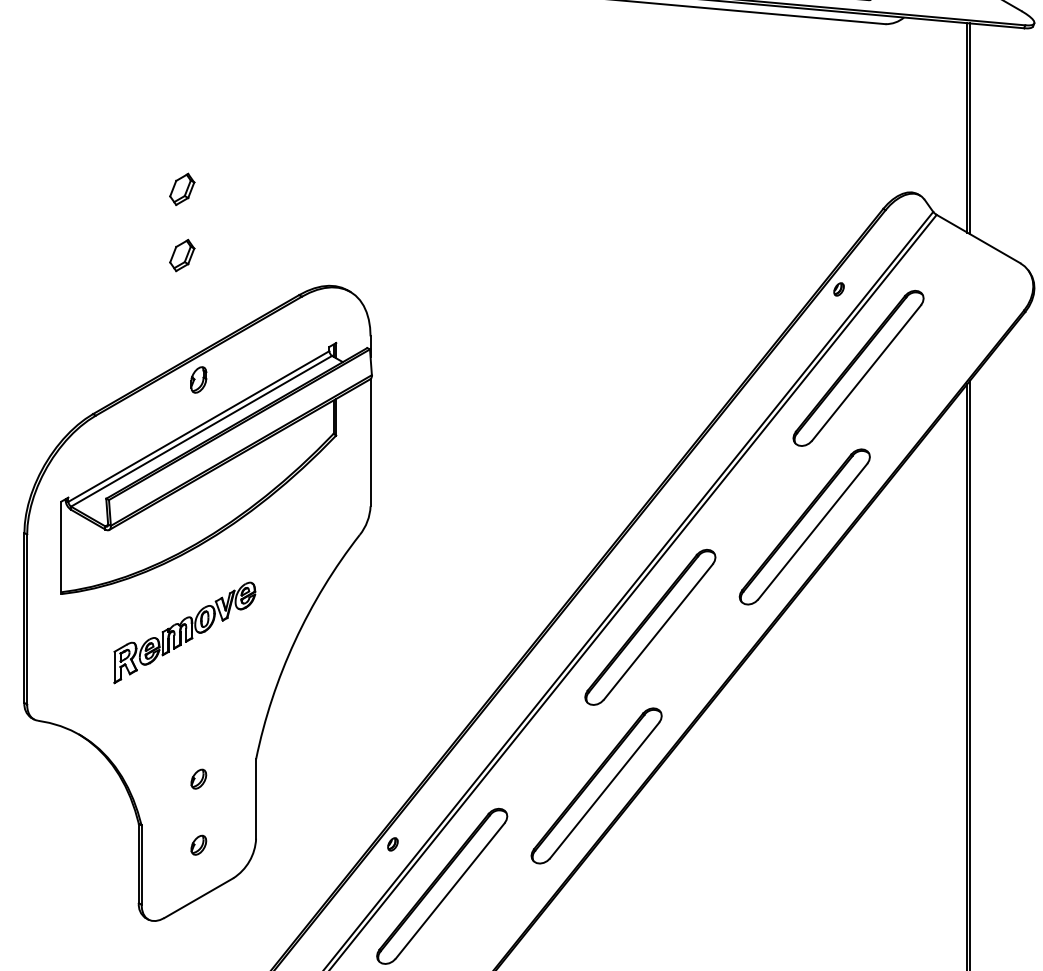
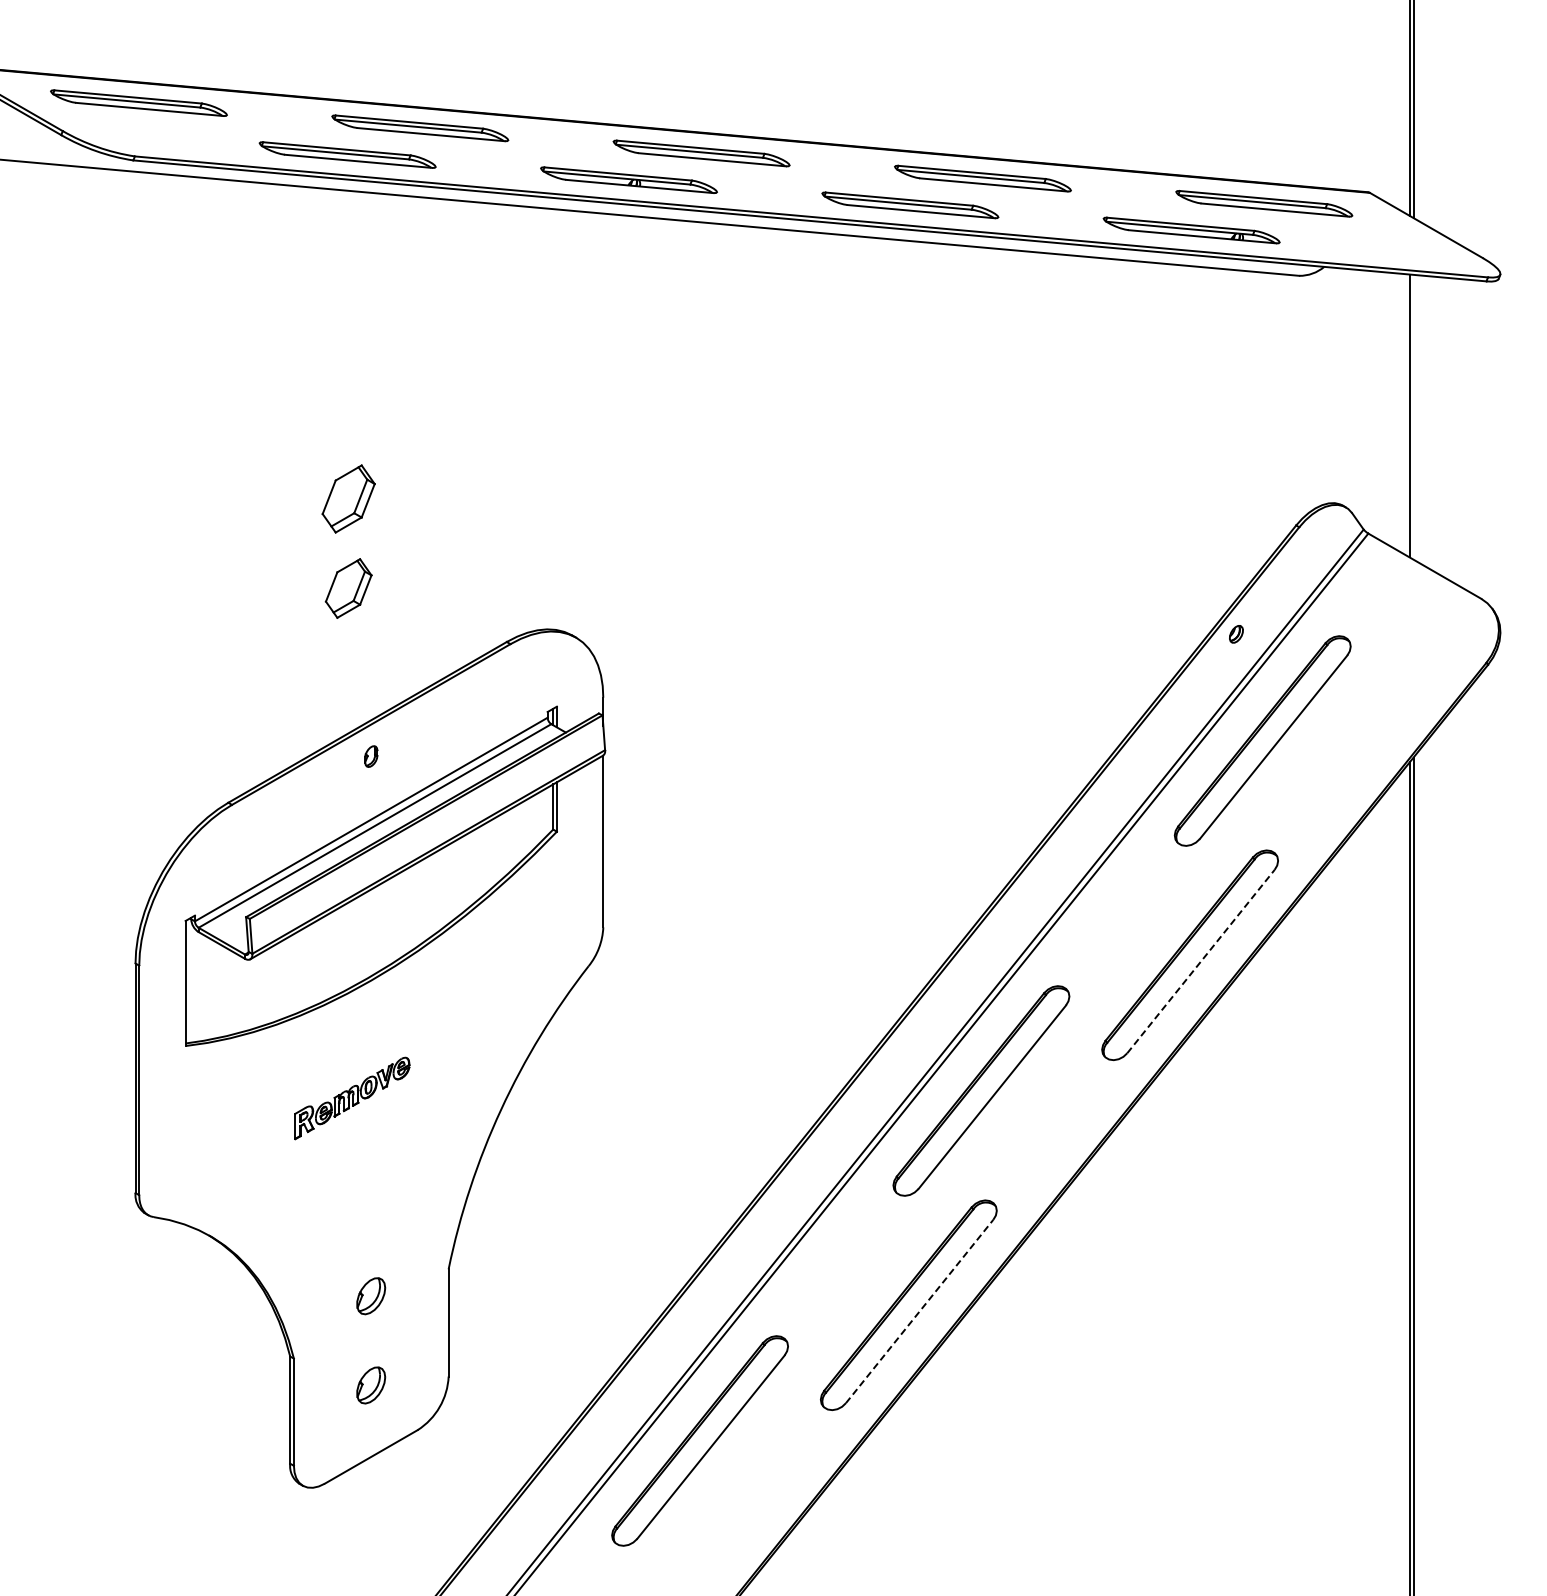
line: (970, 128) -> (1413, 416), removed
part: (182, 189) -> (348, 499), size x1.6
part: (182, 255) -> (348, 588), size x1.4
part: (199, 379) -> (371, 756), size x0.6
line: (812, 531) -> (1200, 961), solid -> dashed
part: (184, 632) -> (352, 1098), size x0.6
part: (199, 778) -> (371, 1295), size x1.4
line: (604, 790) -> (919, 1311), solid -> dashed
part: (392, 844) -> (633, 1384), removed
part: (199, 845) -> (371, 1385), size x1.4

